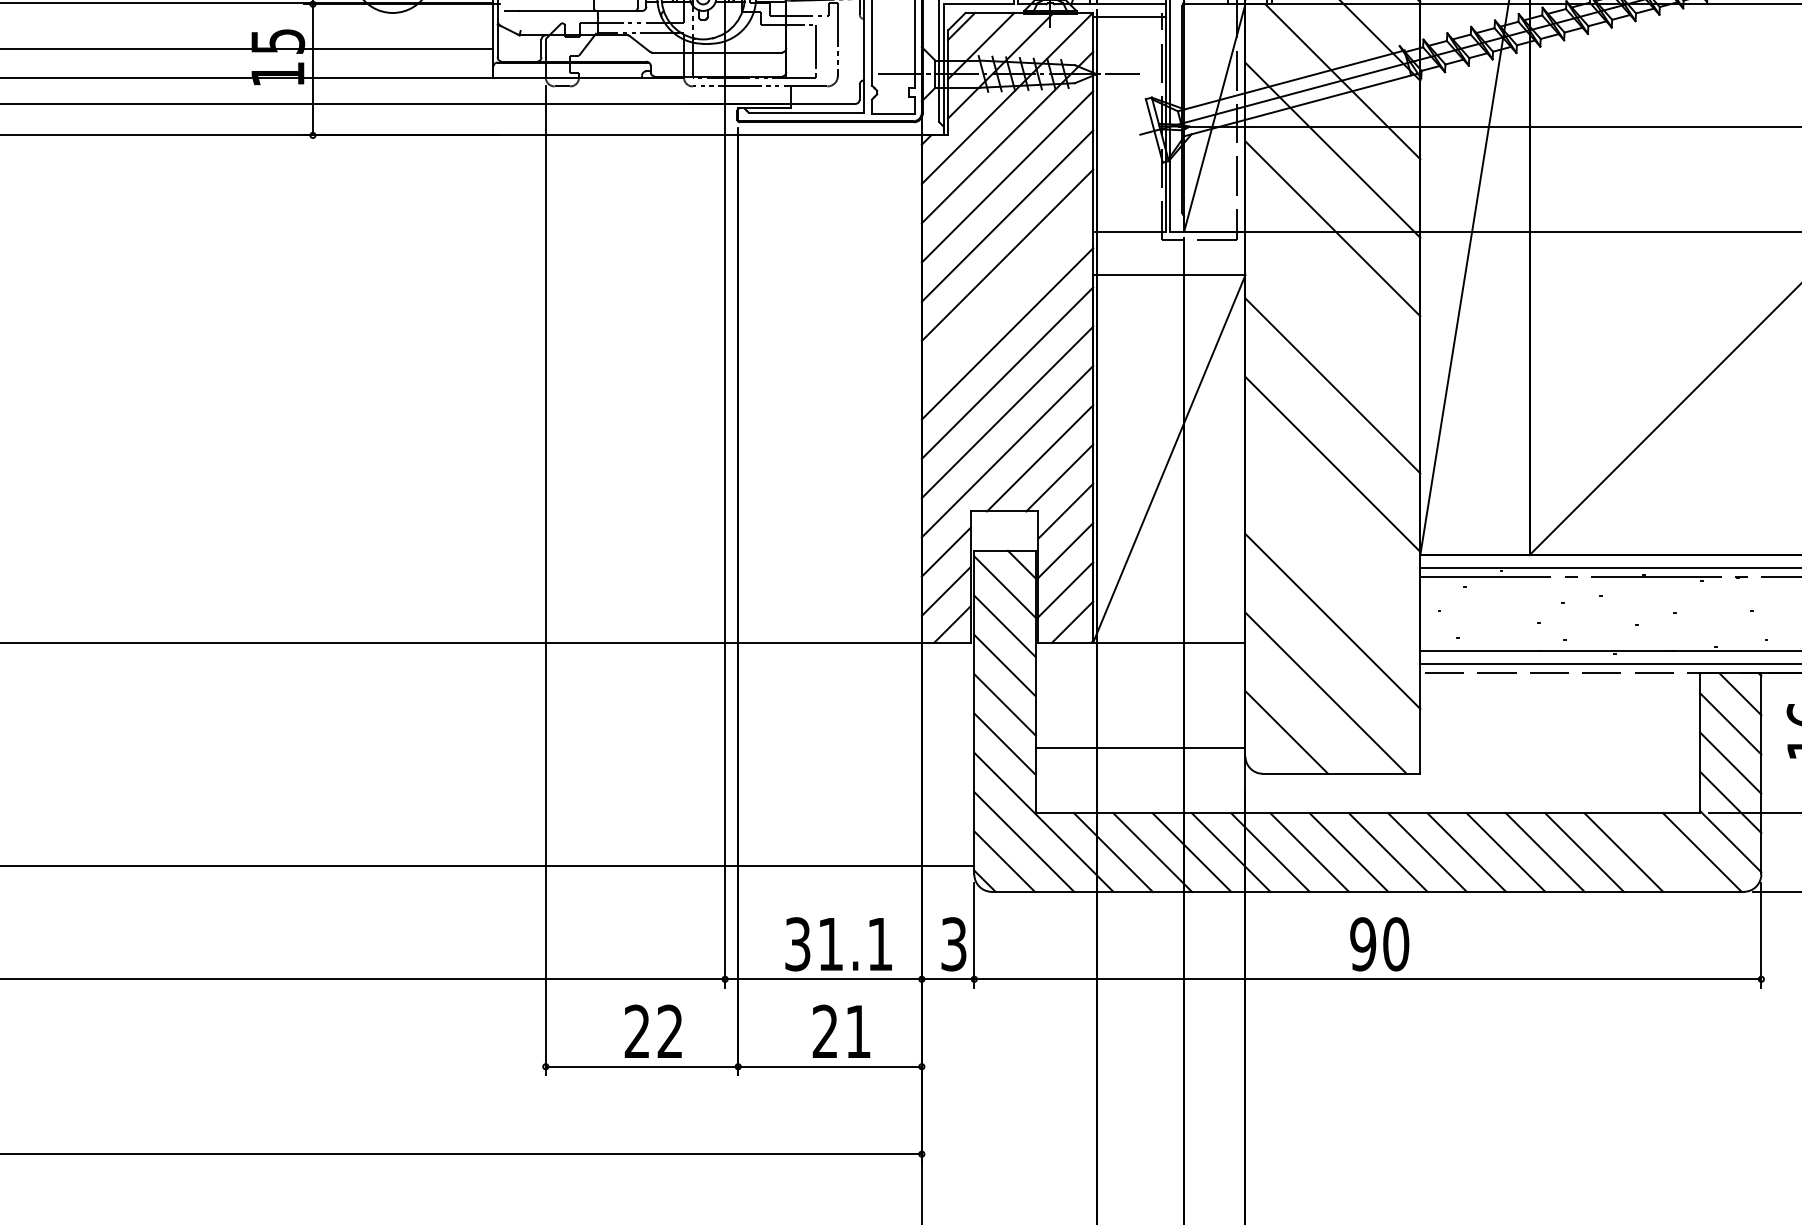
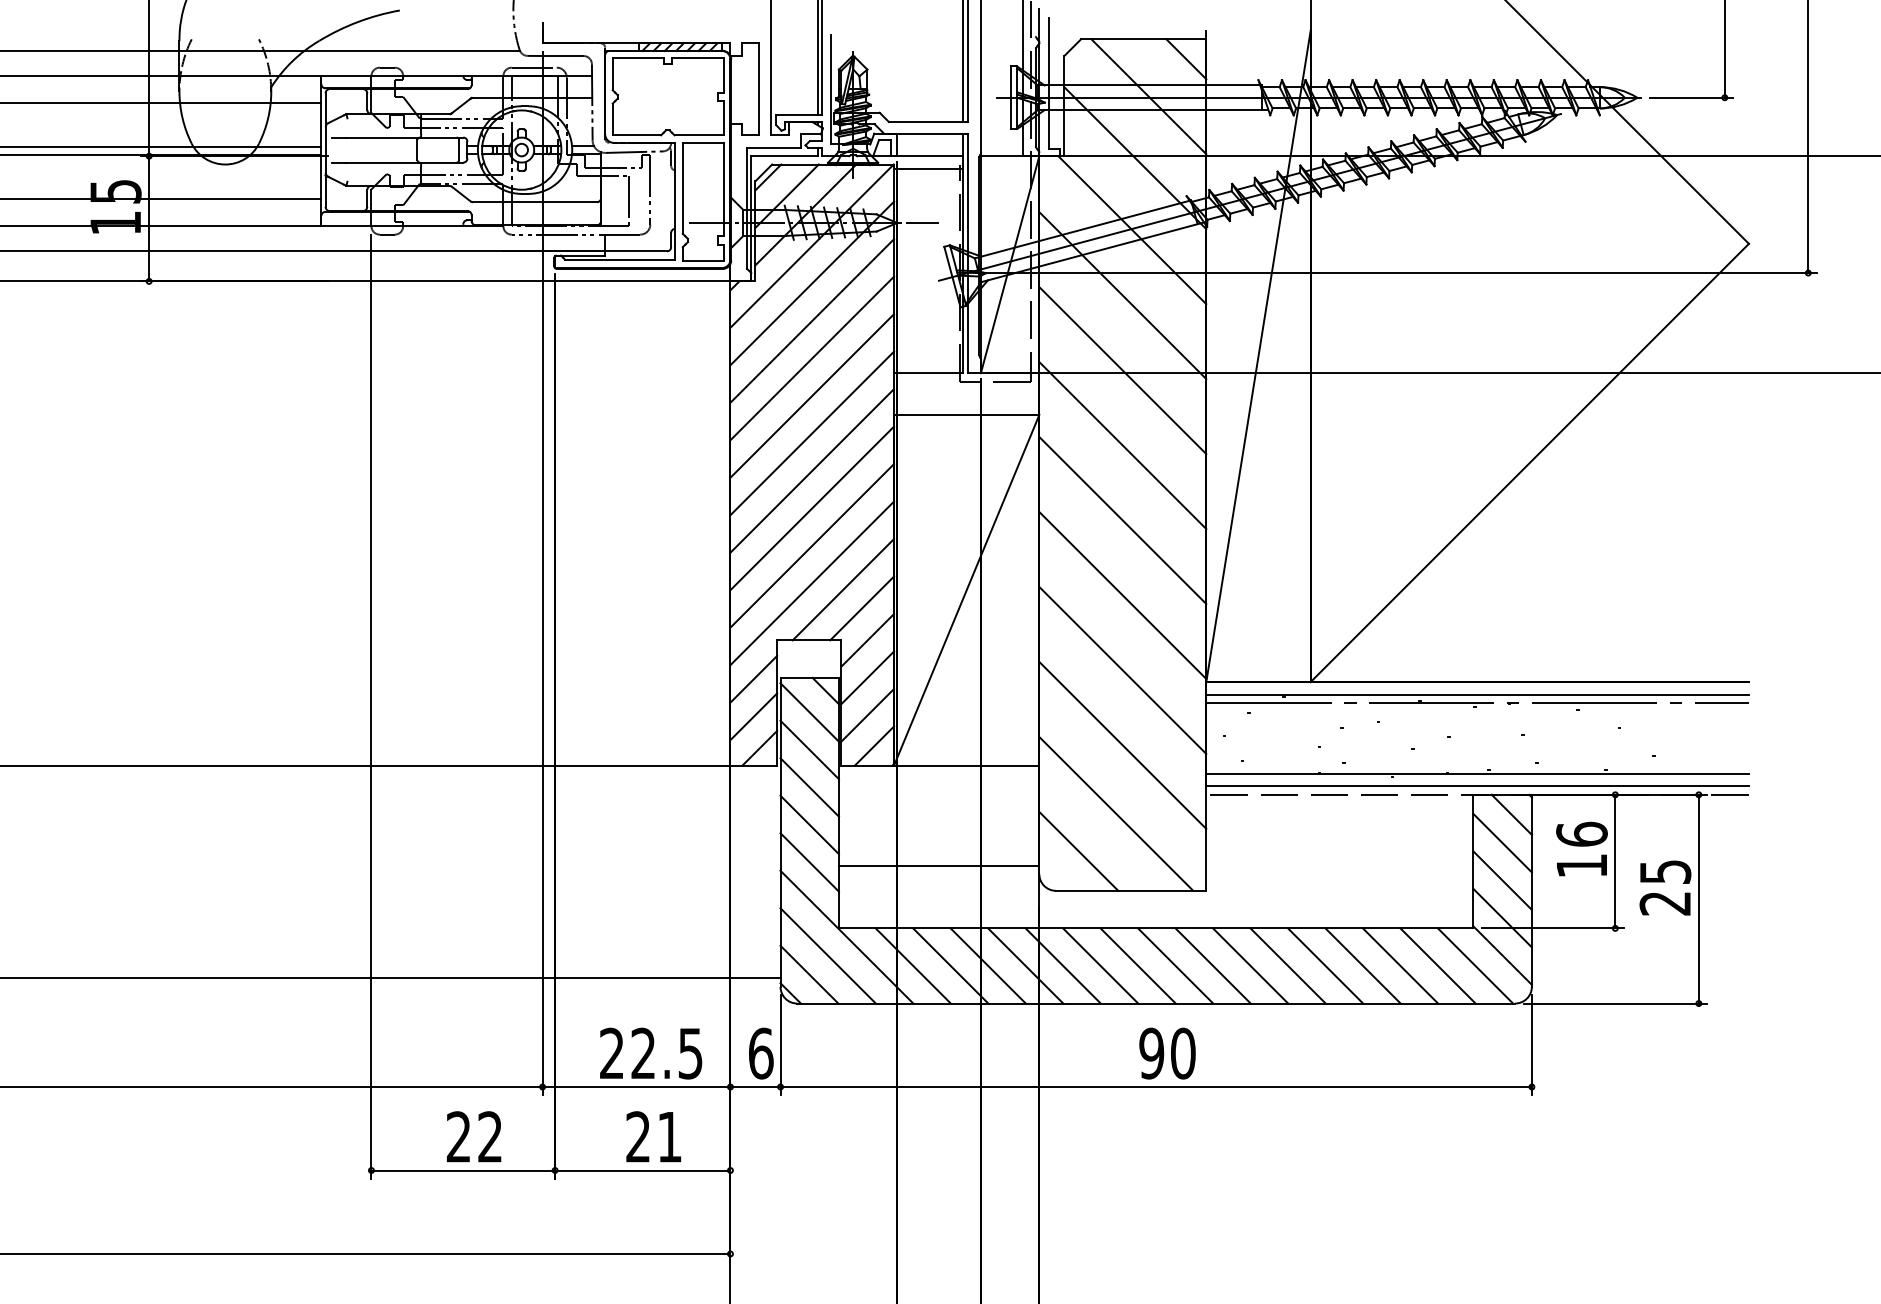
line: (1007, 294) -> (812, 433), added
line: (1332, 307) -> (1122, 445), added
line: (1332, 541) -> (1122, 669), added
line: (1662, 852) -> (1437, 965), added
text: (839, 944) -> (651, 1053), 31.1 -> 22.5
text: (954, 944) -> (761, 1053), 3 -> 6

